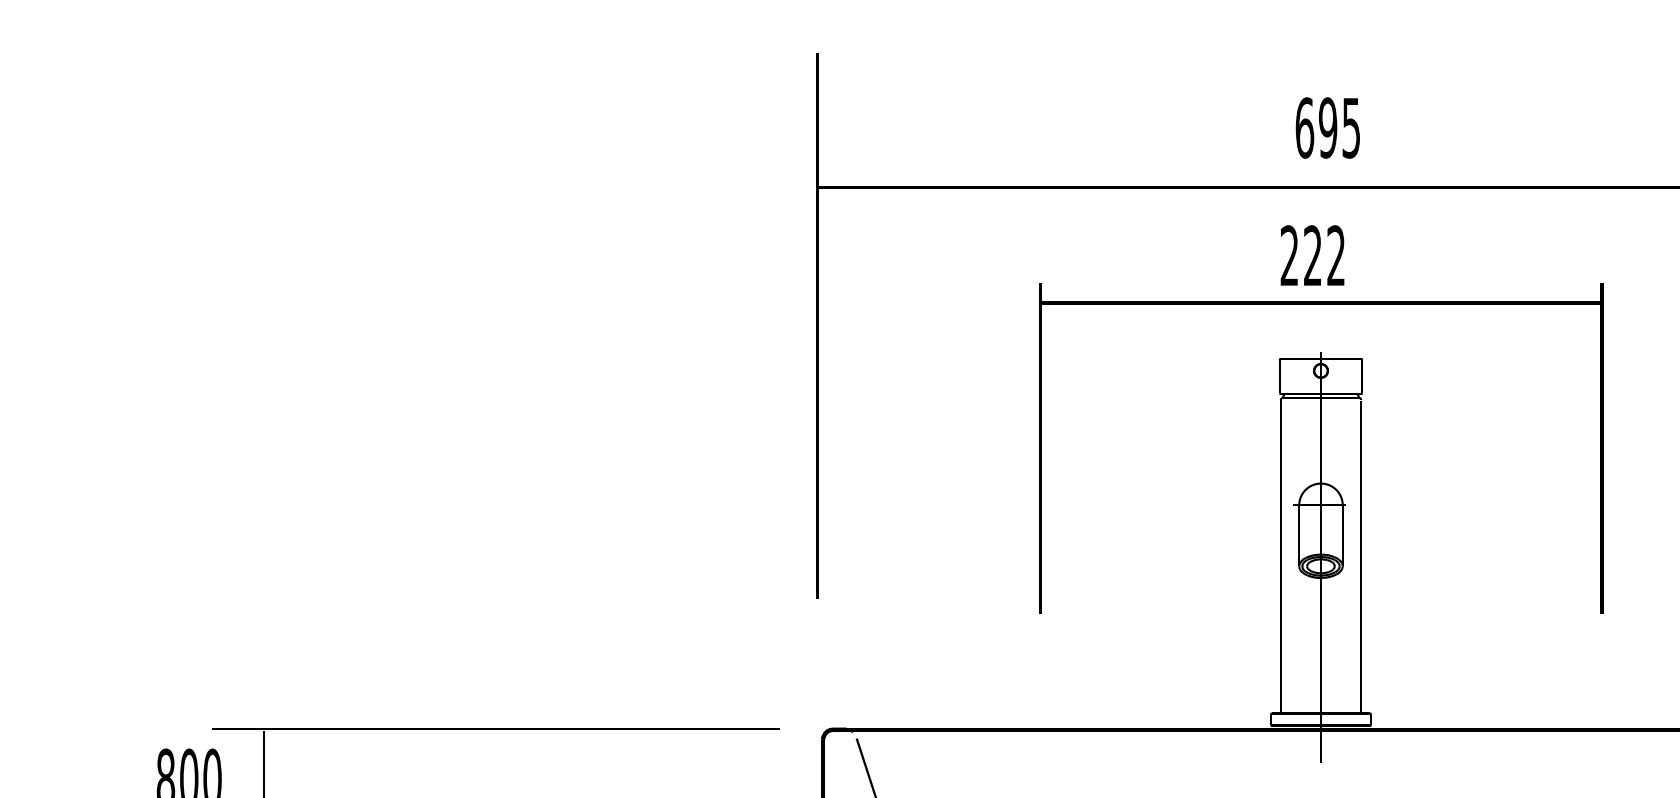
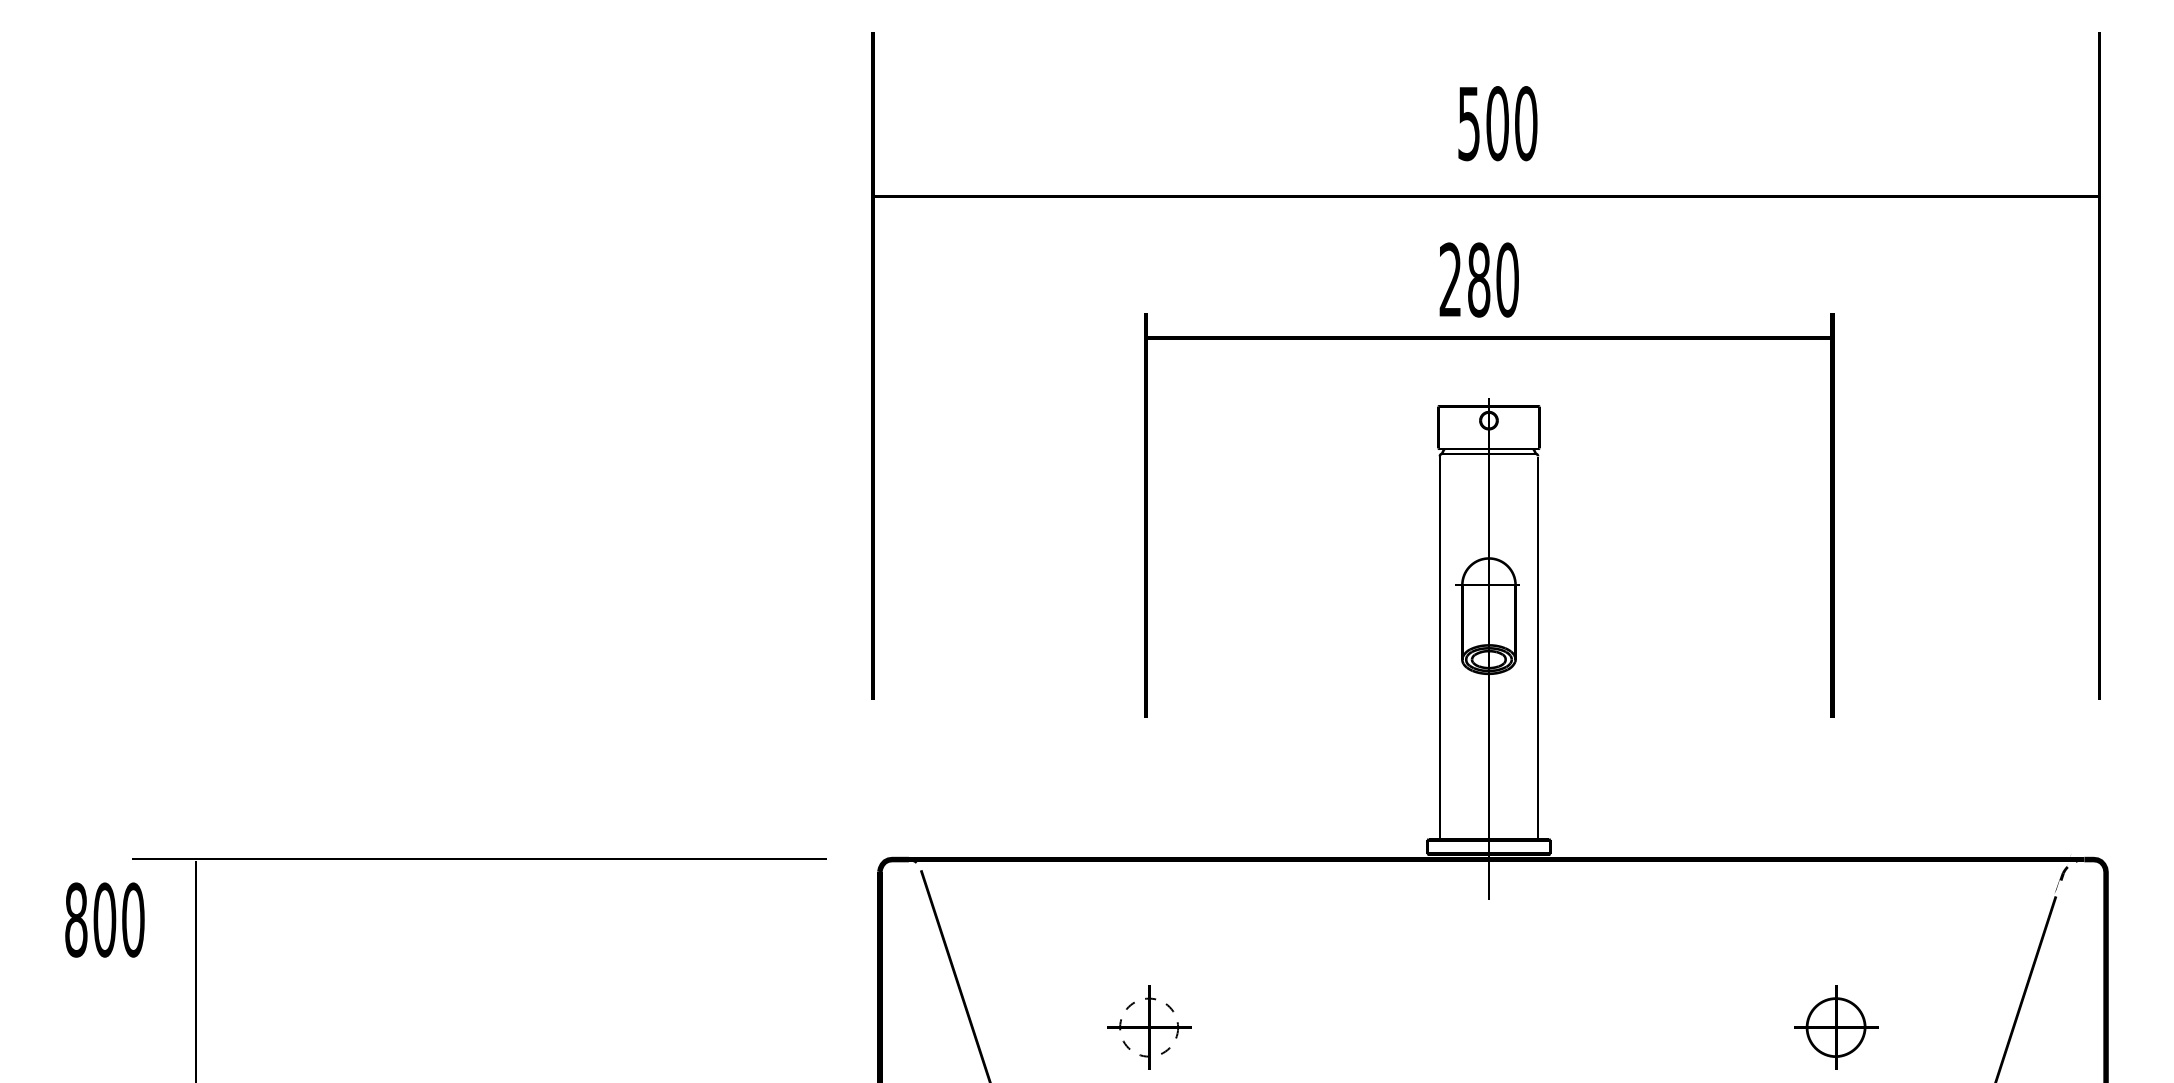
text: (1327, 127) -> (1497, 123), 695 -> 500
text: (1324, 255) -> (1493, 279), 222 -> 280

